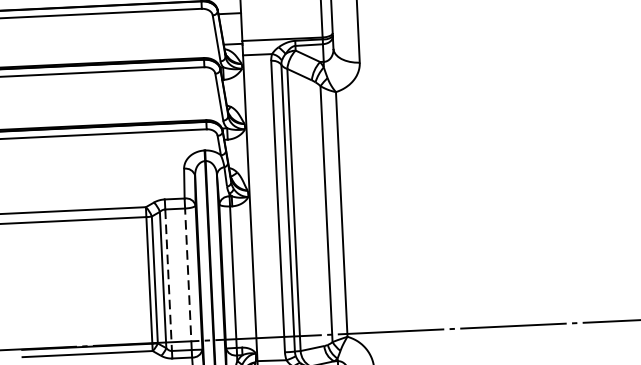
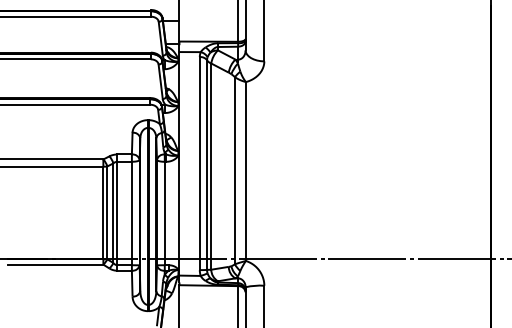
line: (187, 279) -> (131, 213), dashed -> solid
line: (168, 280) -> (117, 213), dashed -> solid

